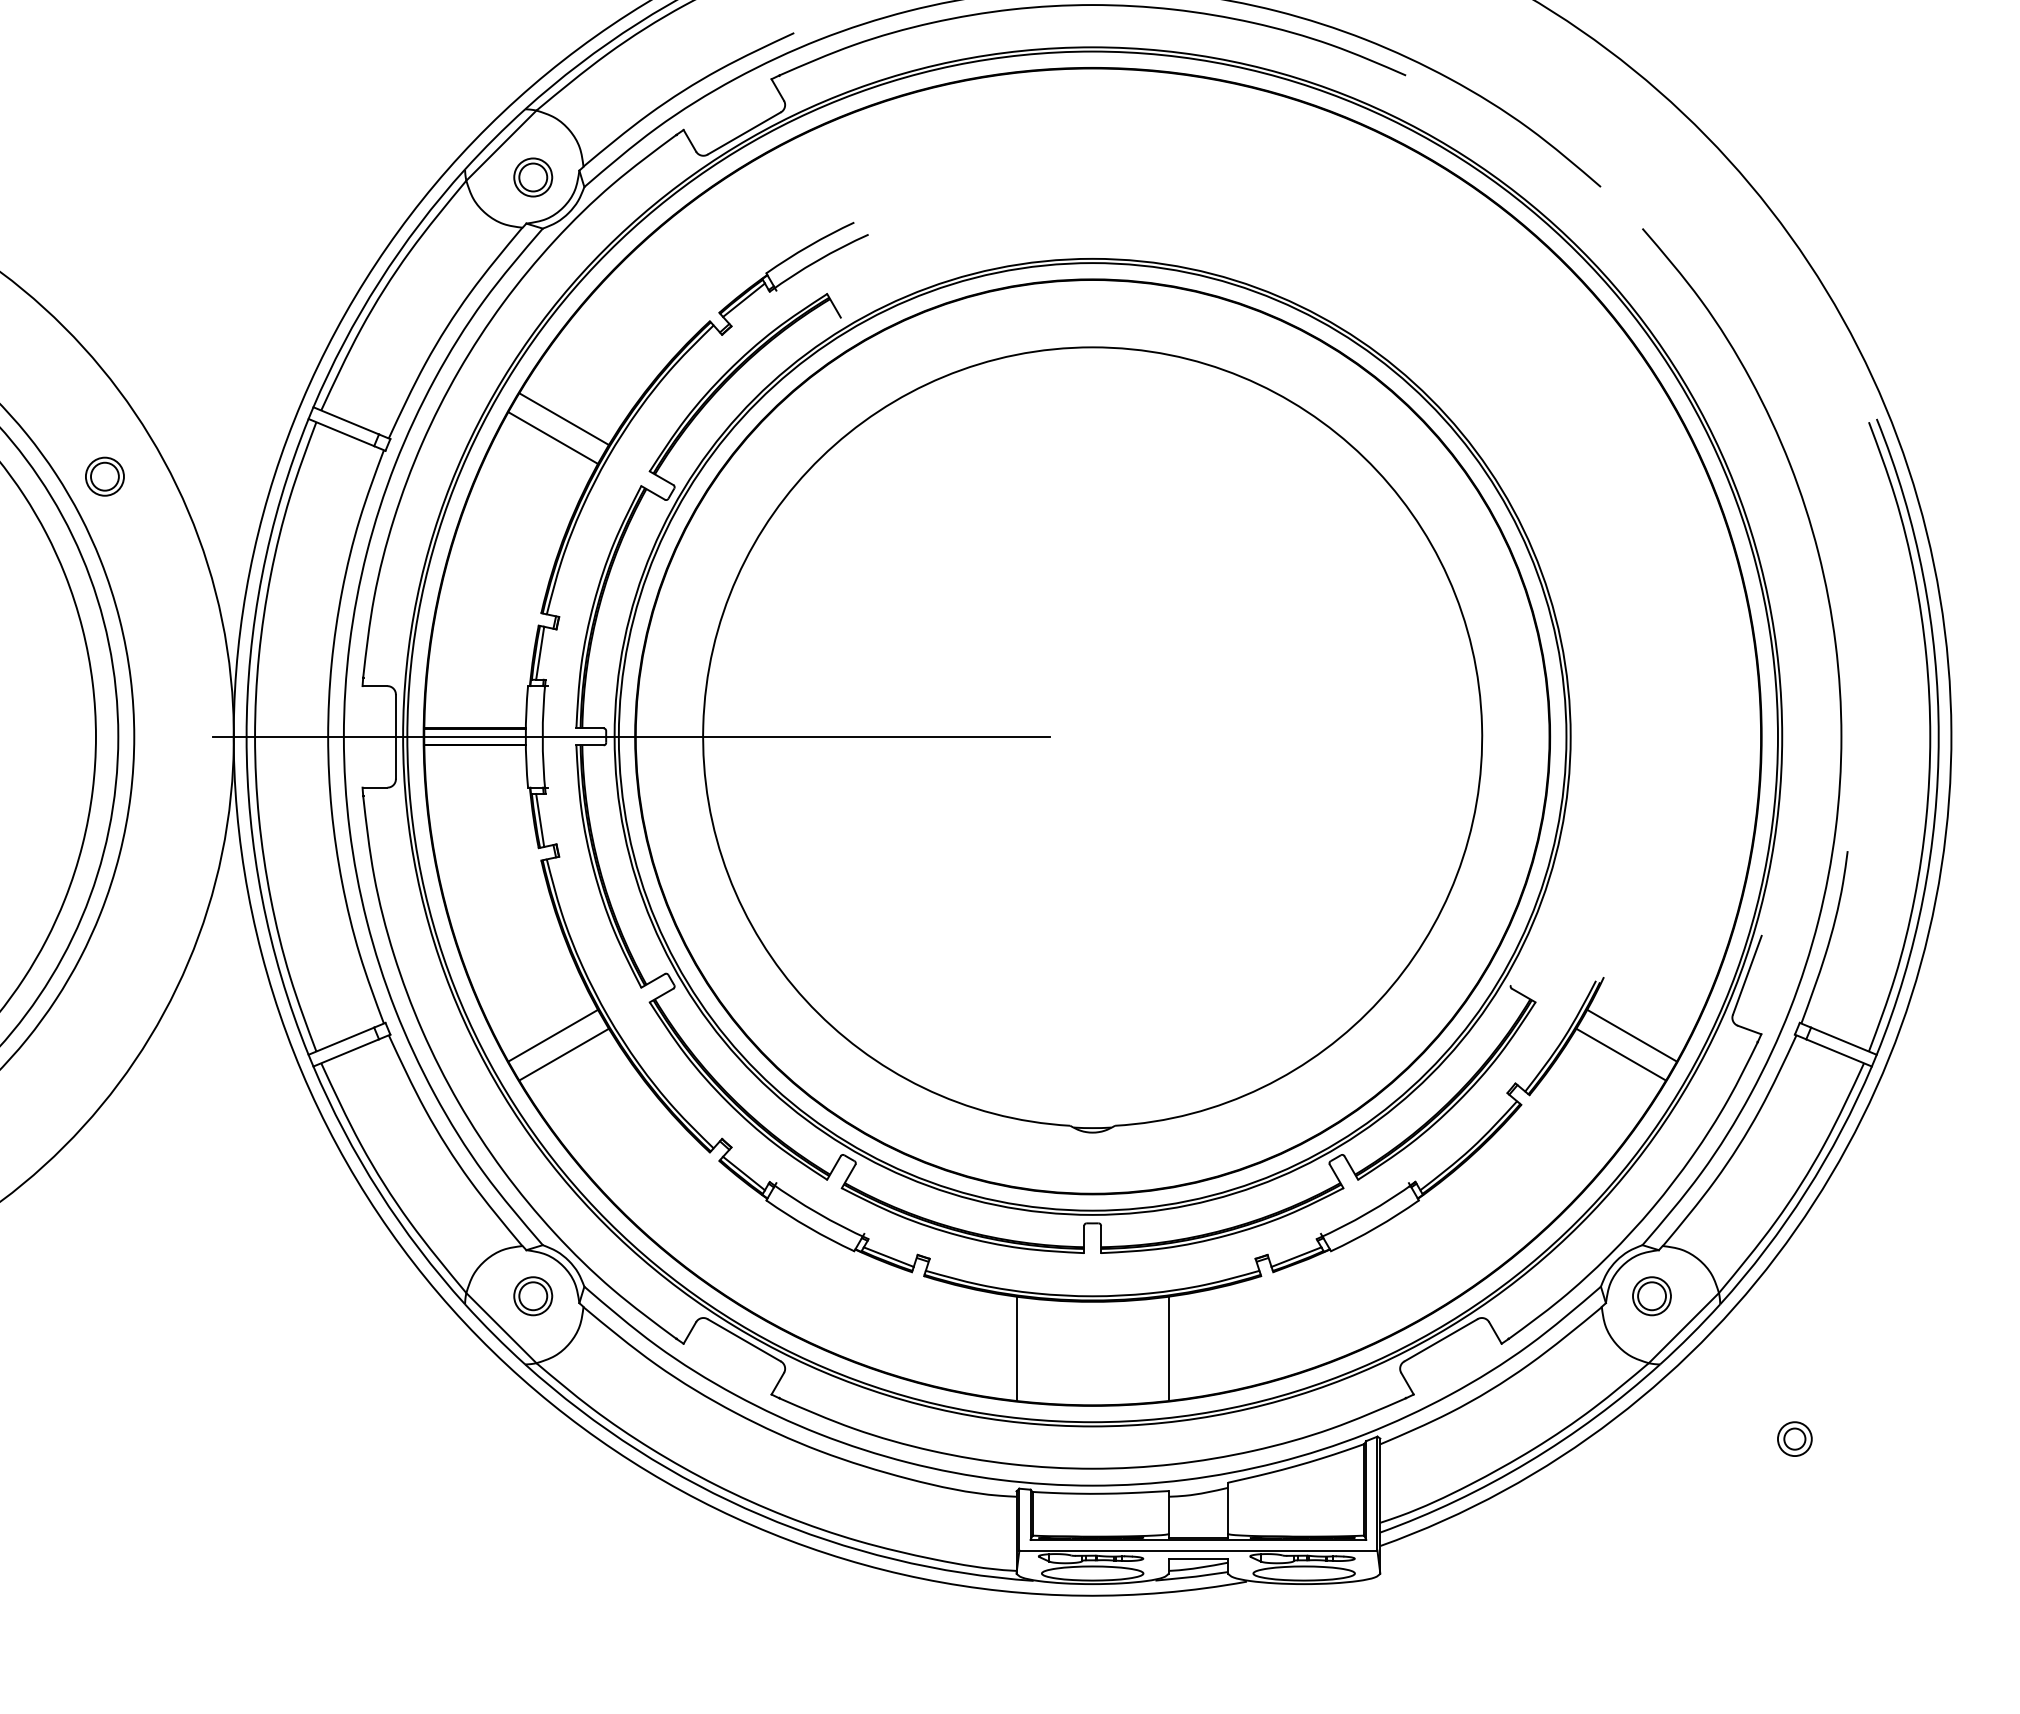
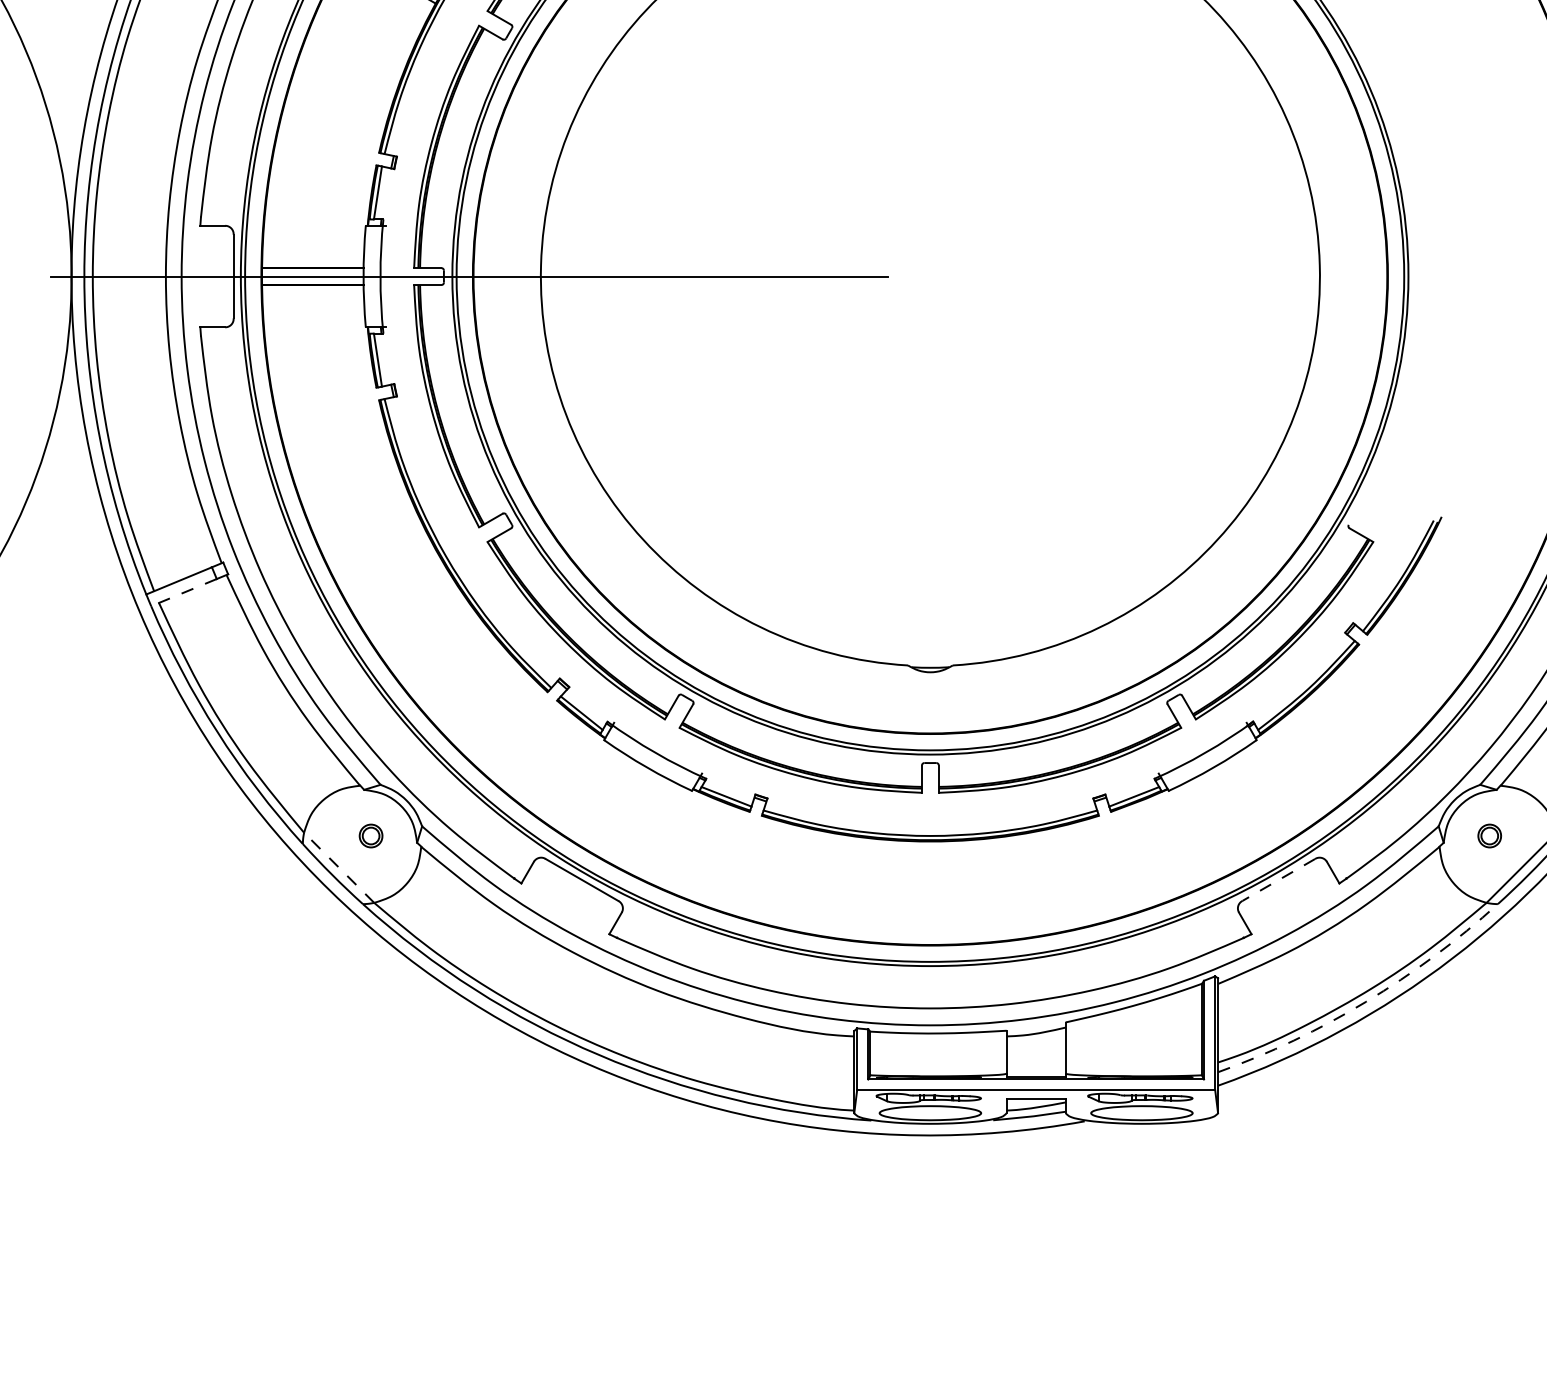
line: (553, 1035) -> (391, 575), removed
line: (1631, 1035) -> (1469, 575), removed
line: (345, 1053) -> (183, 593), solid -> dashed
line: (563, 1054) -> (401, 594), removed
line: (1620, 1054) -> (1458, 594), removed
part: (533, 1296) -> (371, 836), size x0.6
part: (1651, 1296) -> (1489, 836), size x0.6
line: (501, 1328) -> (339, 868), solid -> dashed
line: (1441, 1340) -> (1279, 880), solid -> dashed
line: (1016, 1348) -> (854, 888), removed
line: (1168, 1348) -> (1006, 888), removed
arc: (1528, 1462) -> (1366, 1002), solid -> dashed

